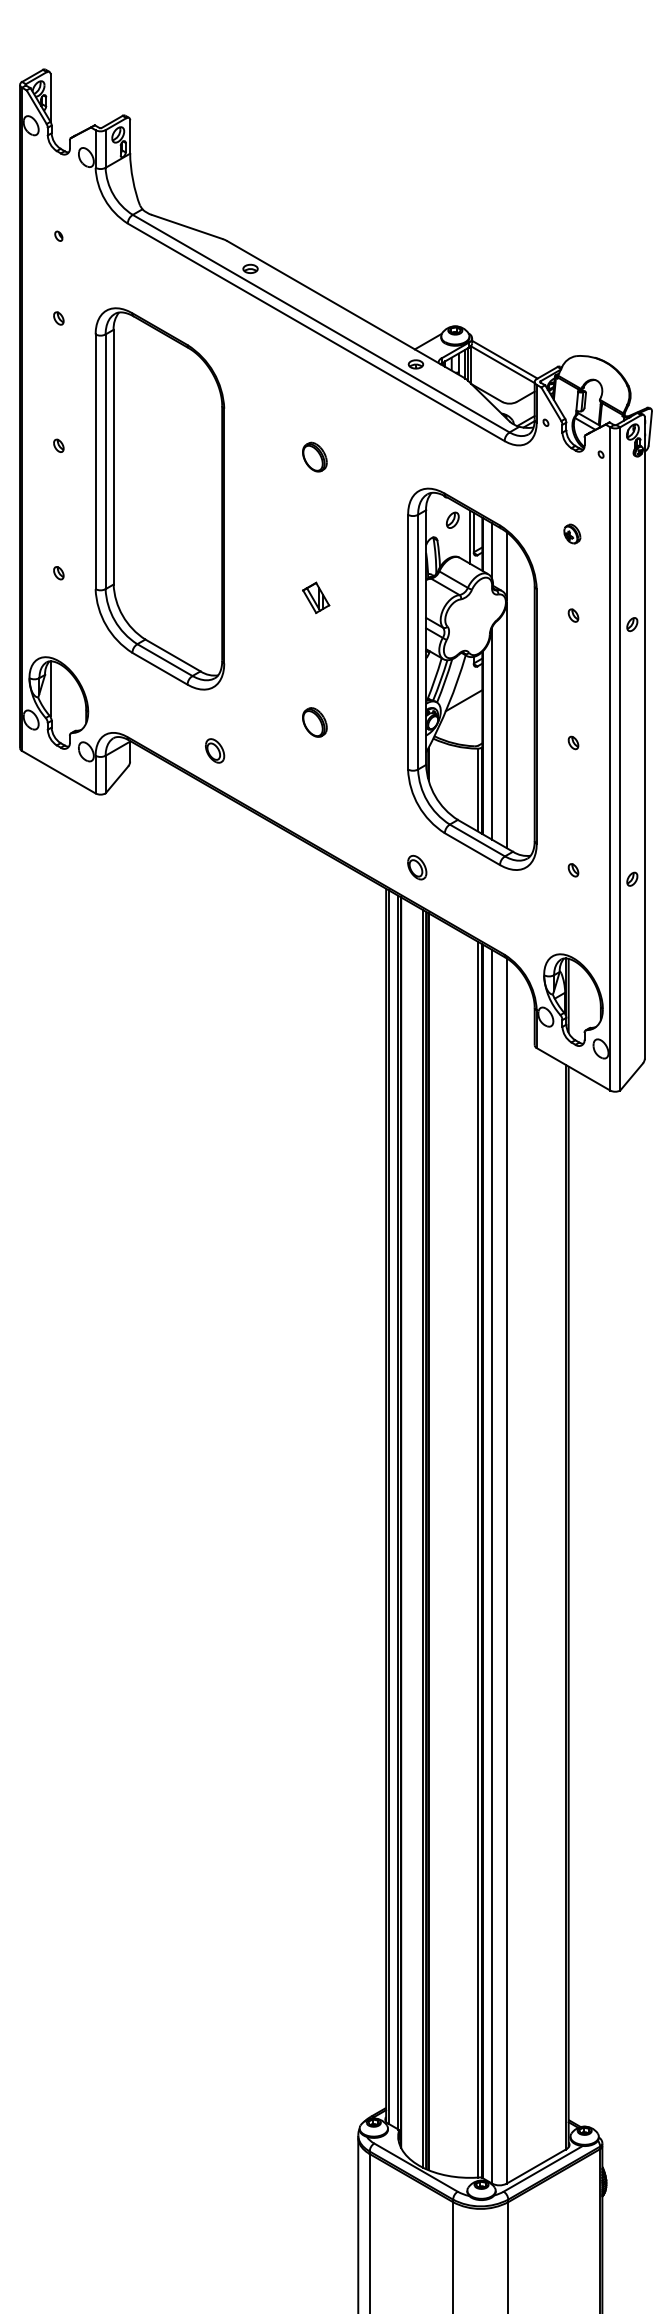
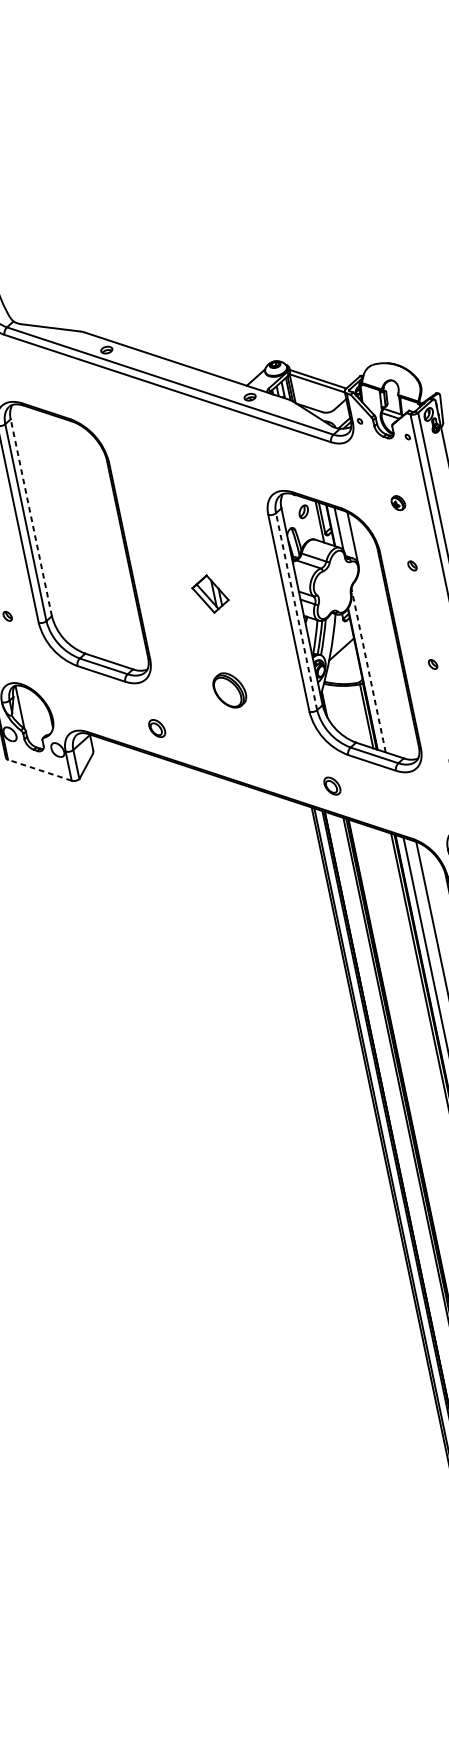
line: (113, 456) -> (31, 517), solid -> dashed
part: (314, 456) -> (186, 484), removed
part: (316, 597) -> (210, 593), size x1.6
line: (418, 641) -> (296, 611), solid -> dashed
part: (314, 722) -> (229, 690), size x1.6
line: (506, 725) -> (378, 661), removed
line: (492, 733) -> (368, 670), solid -> dashed
line: (58, 771) -> (39, 769), solid -> dashed

